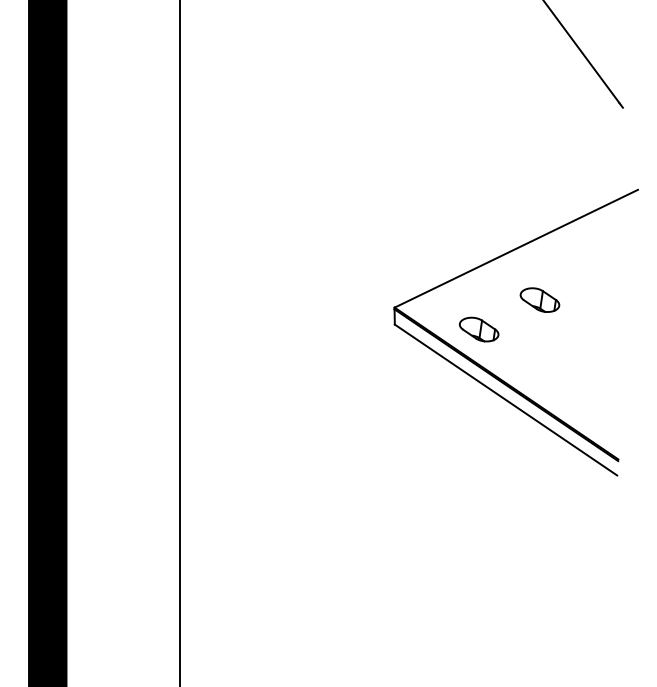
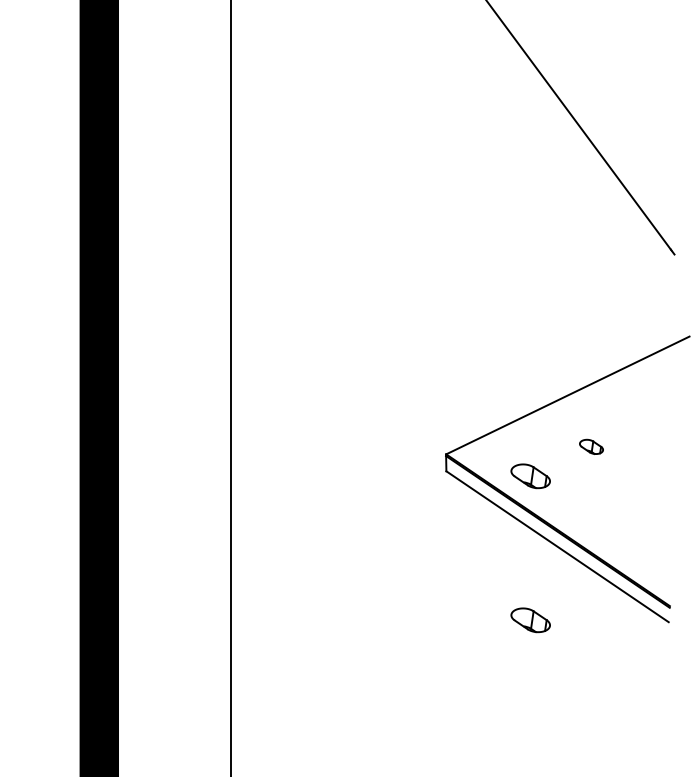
part: (539, 299) -> (591, 446), size x0.6
part: (478, 473) -> (530, 620), added

